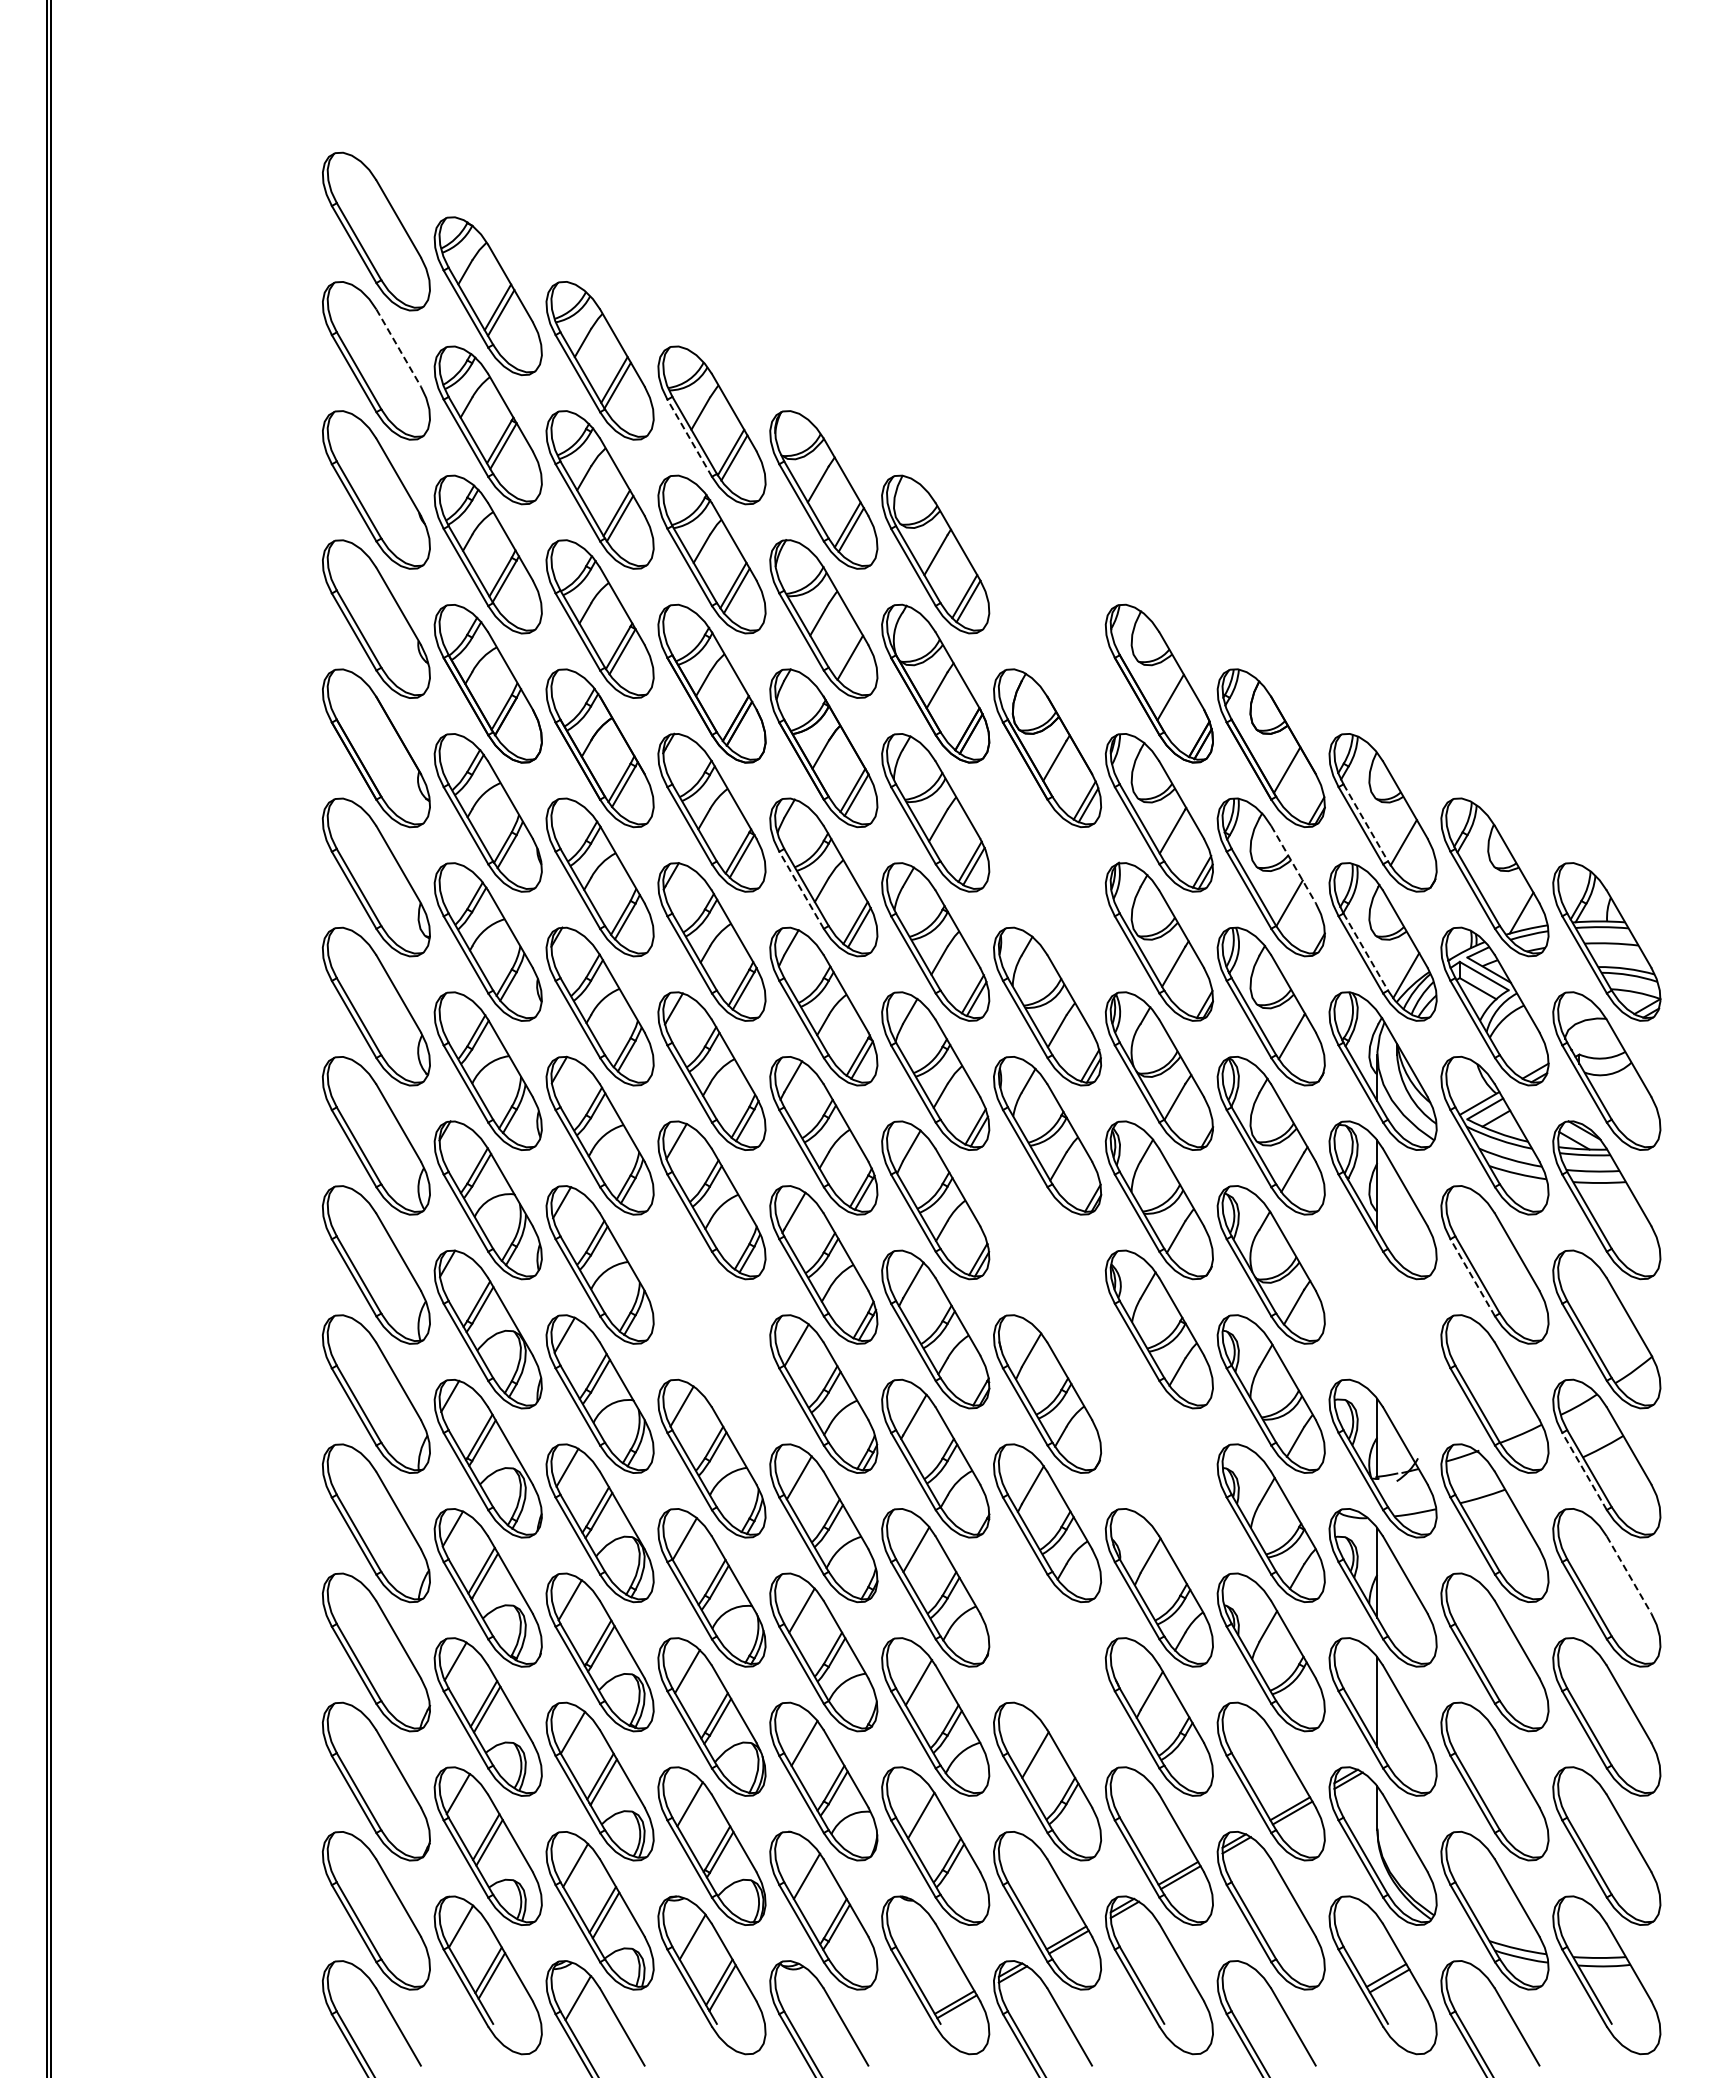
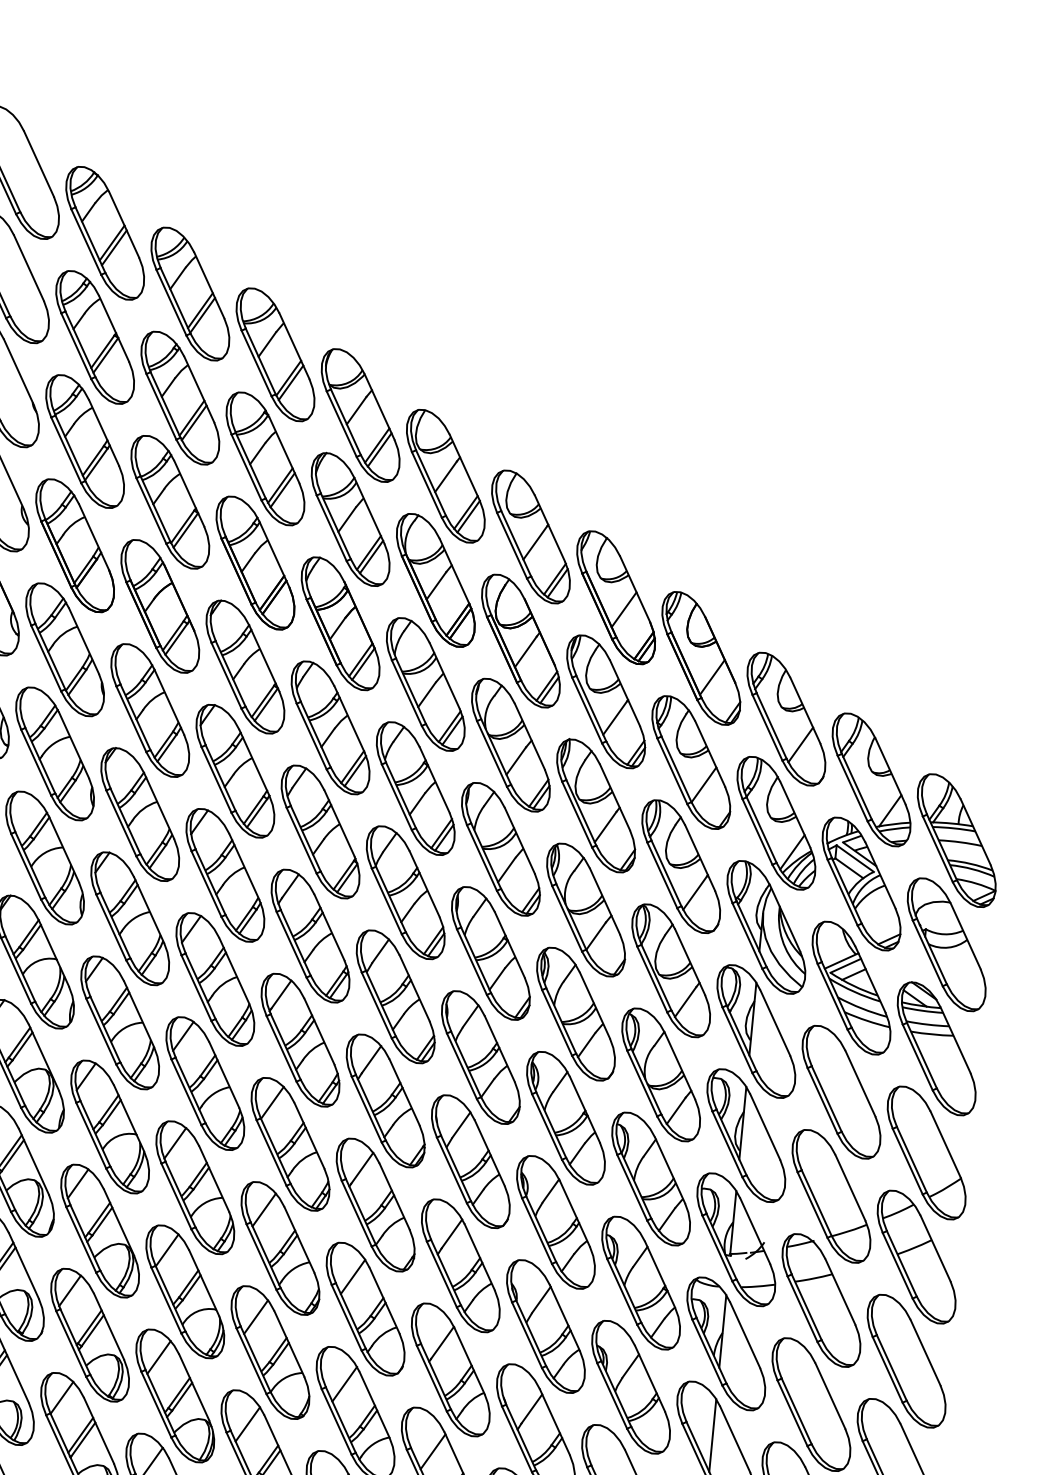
line: (398, 348) -> (28, 268), dashed -> solid
line: (689, 437) -> (256, 362), dashed -> solid
part: (1047, 618) -> (530, 536), added
line: (853, 662) -> (371, 556), added
line: (1366, 823) -> (772, 726), dashed -> solid
line: (1293, 865) -> (710, 754), dashed -> solid
part: (1047, 877) -> (510, 745), added
line: (801, 889) -> (311, 735), dashed -> solid
line: (1366, 952) -> (762, 830), dashed -> solid
part: (1047, 1264) -> (480, 1057), added
line: (1472, 1277) -> (822, 1100), dashed -> solid
part: (711, 1329) -> (204, 1083), added
part: (1382, 1329) -> (745, 1135), added
part: (1158, 1458) -> (555, 1222), added
line: (1584, 1471) -> (897, 1265), dashed -> solid
line: (1629, 1575) -> (925, 1353), dashed -> solid
part: (1047, 1652) -> (450, 1370), added

